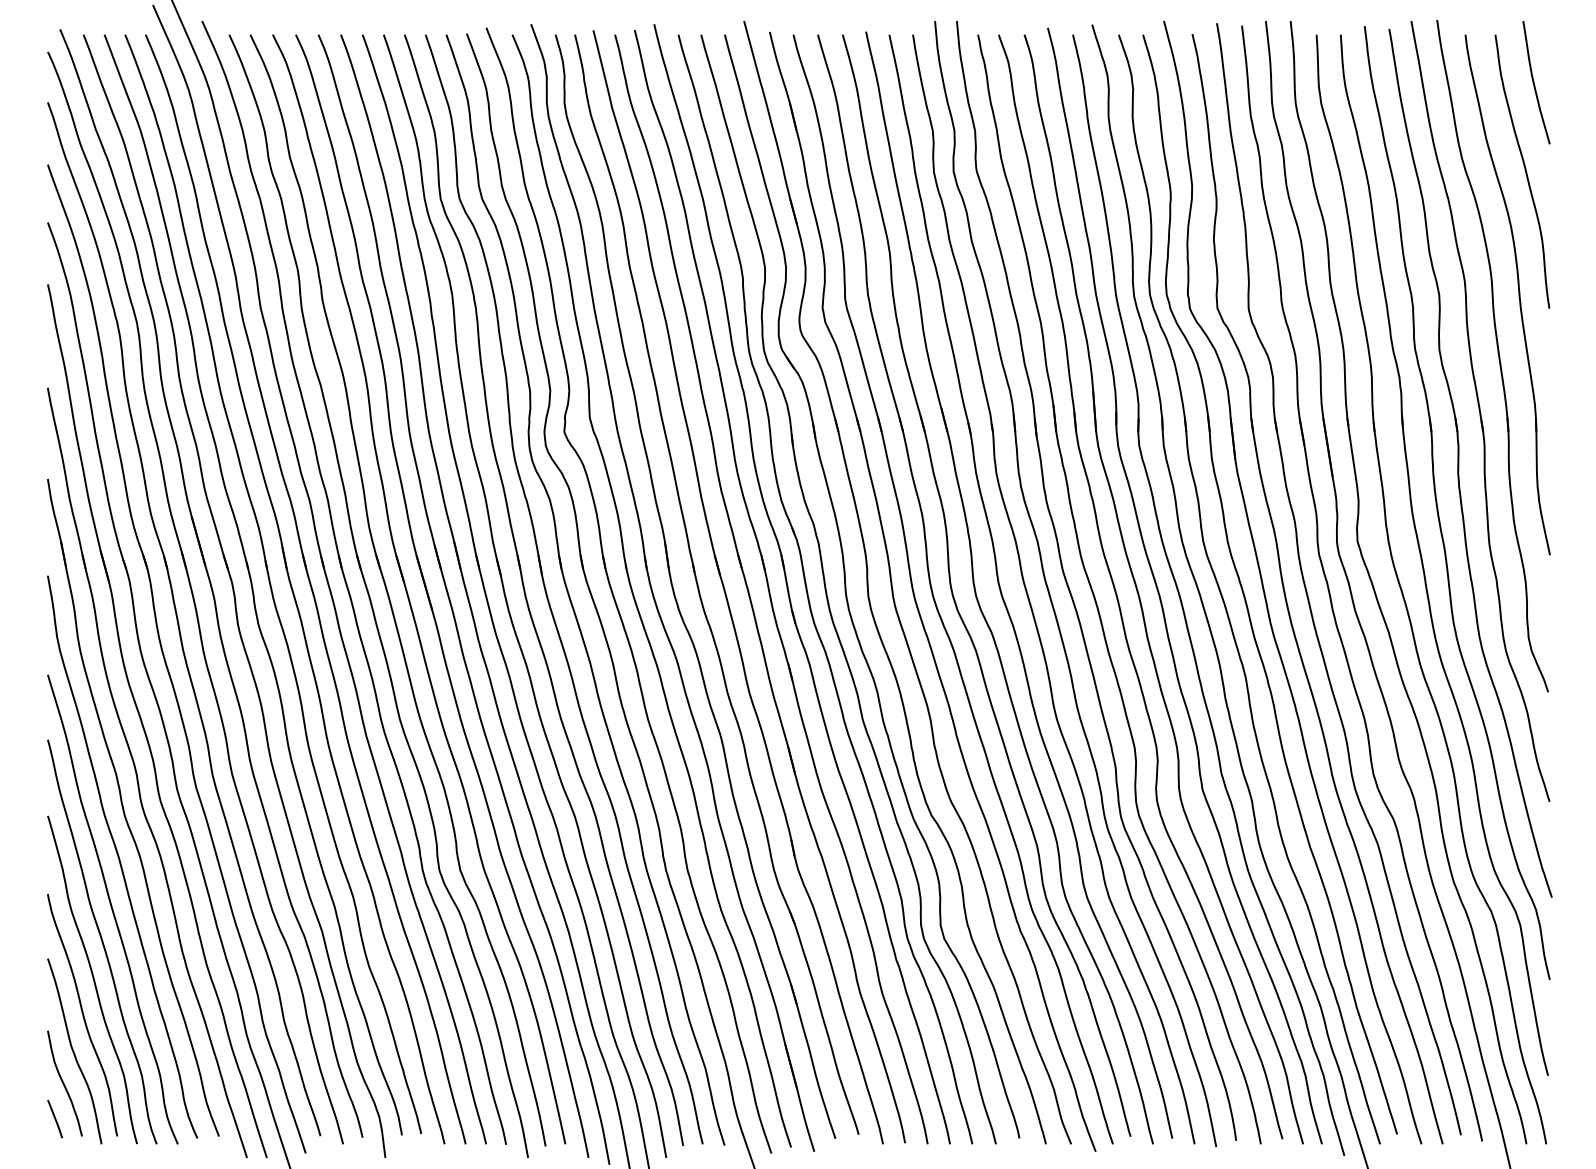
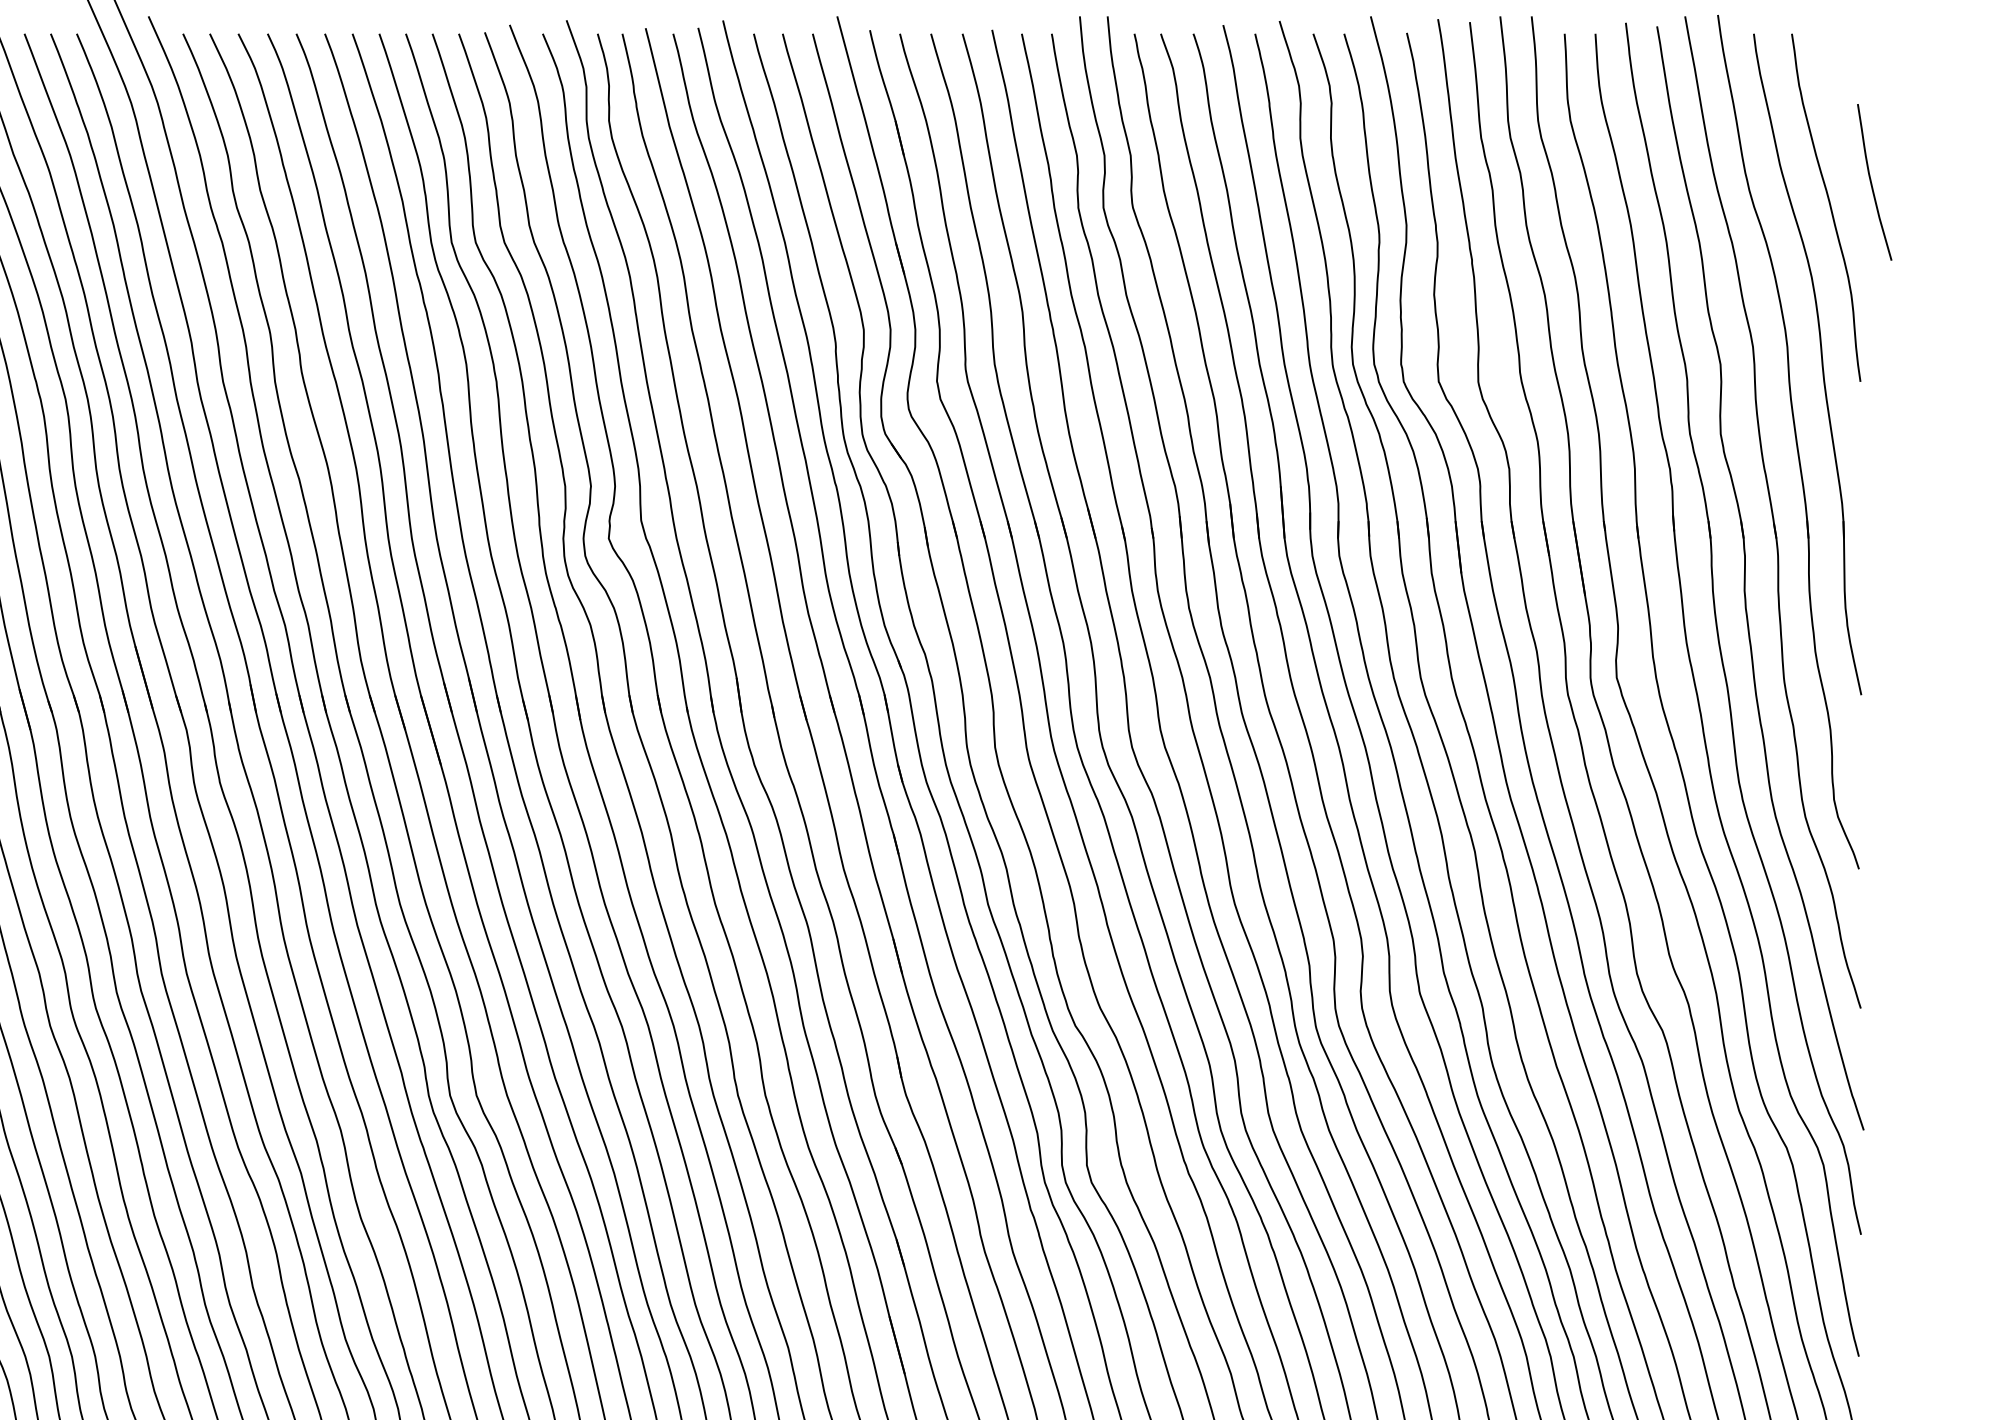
curve: (1534, 82) -> (1872, 182), moved

